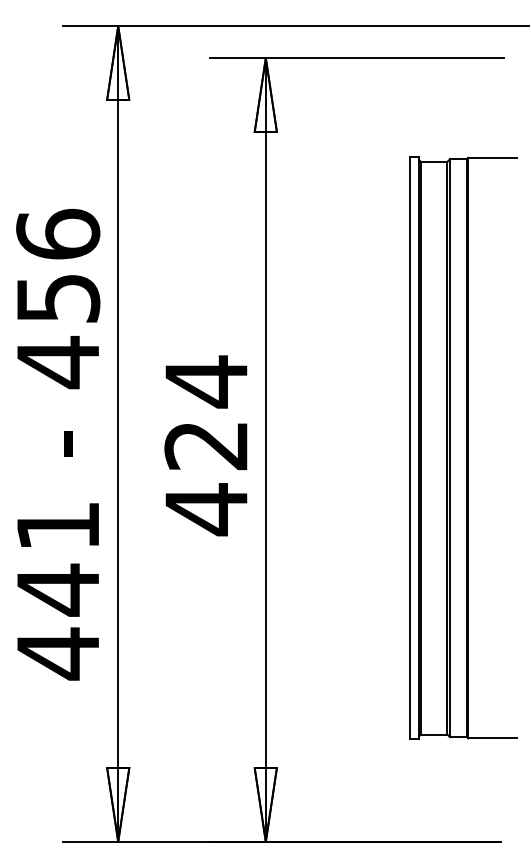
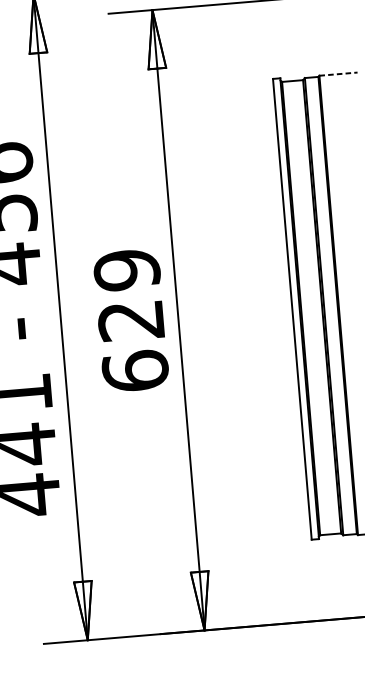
line: (492, 158) -> (338, 74), solid -> dashed
text: (206, 445) -> (131, 320), 424 -> 629

